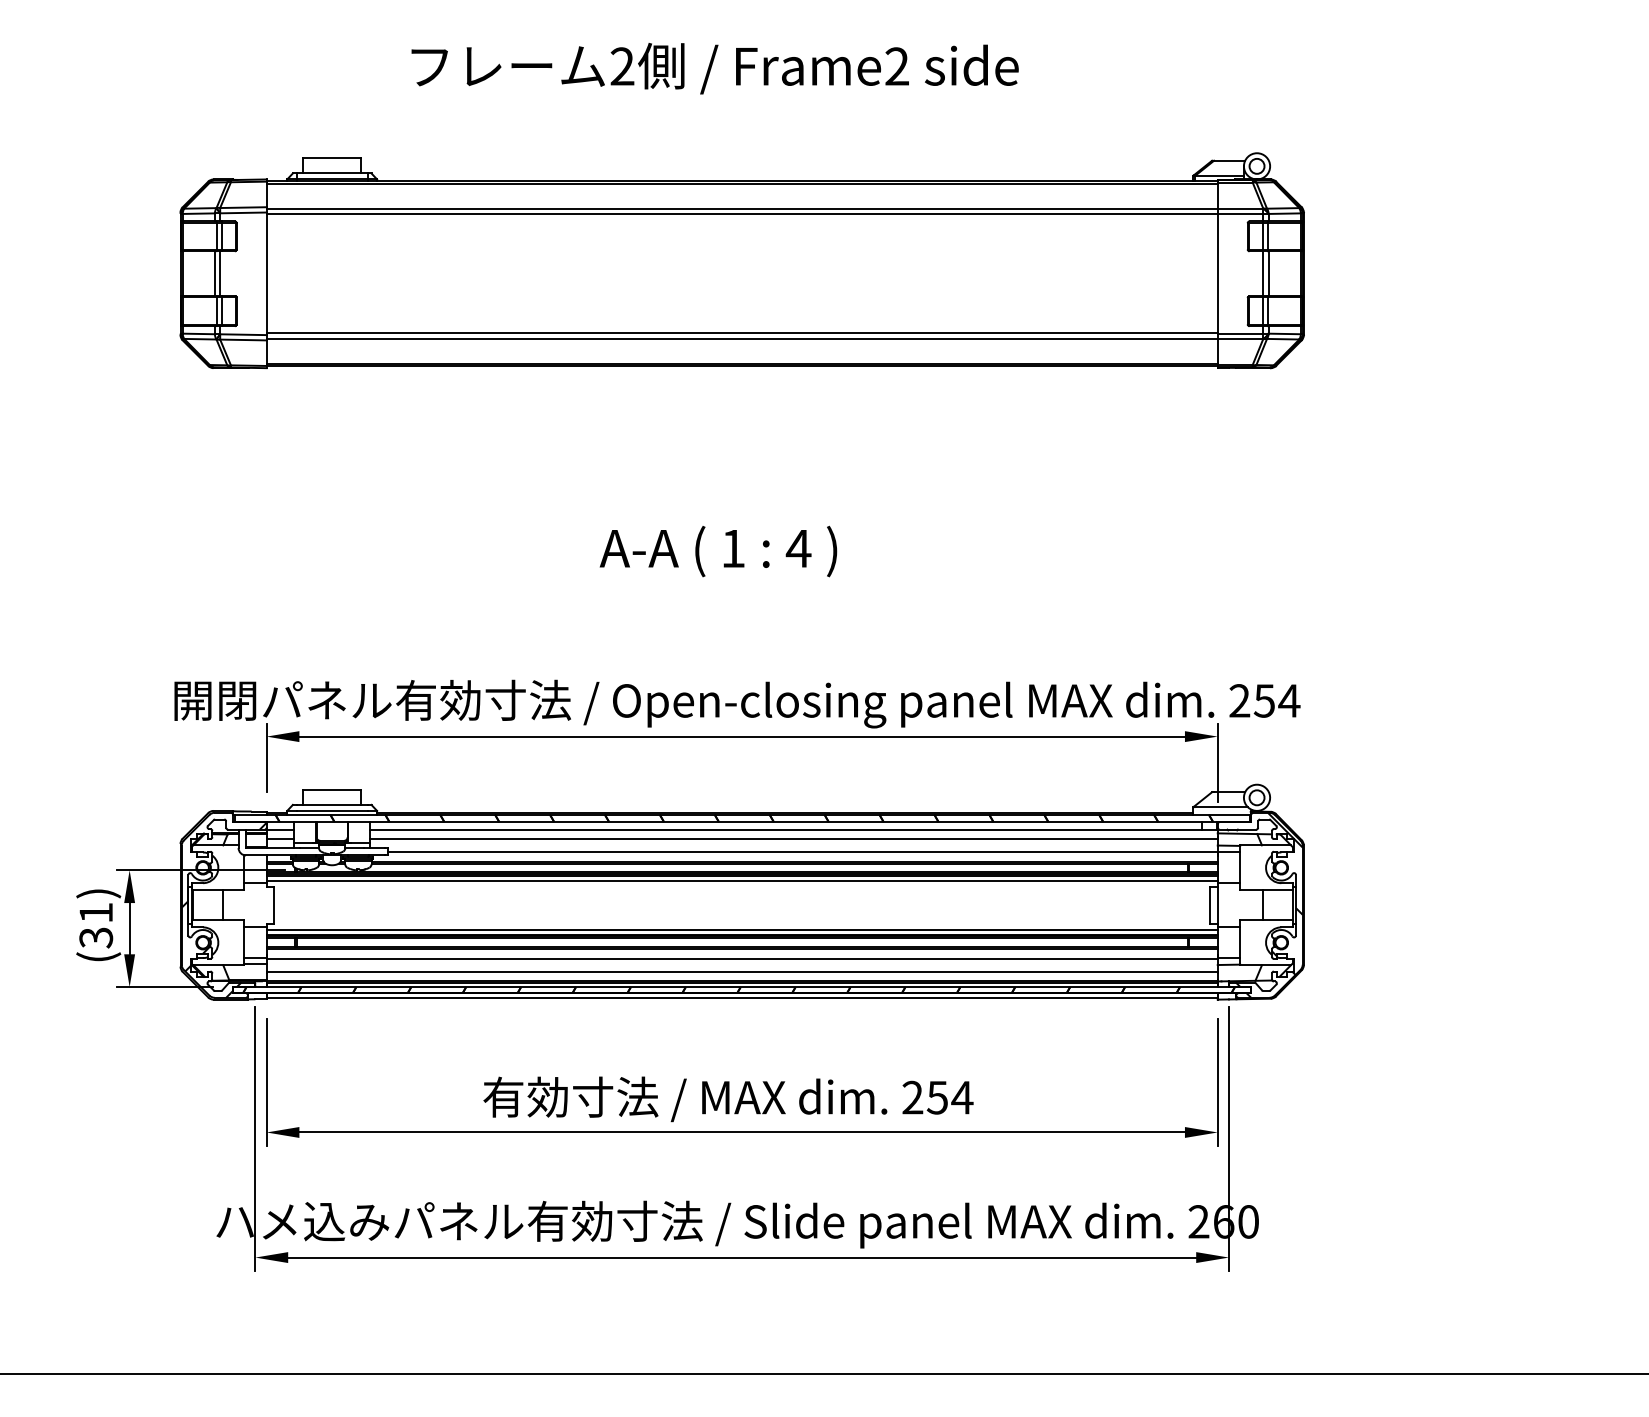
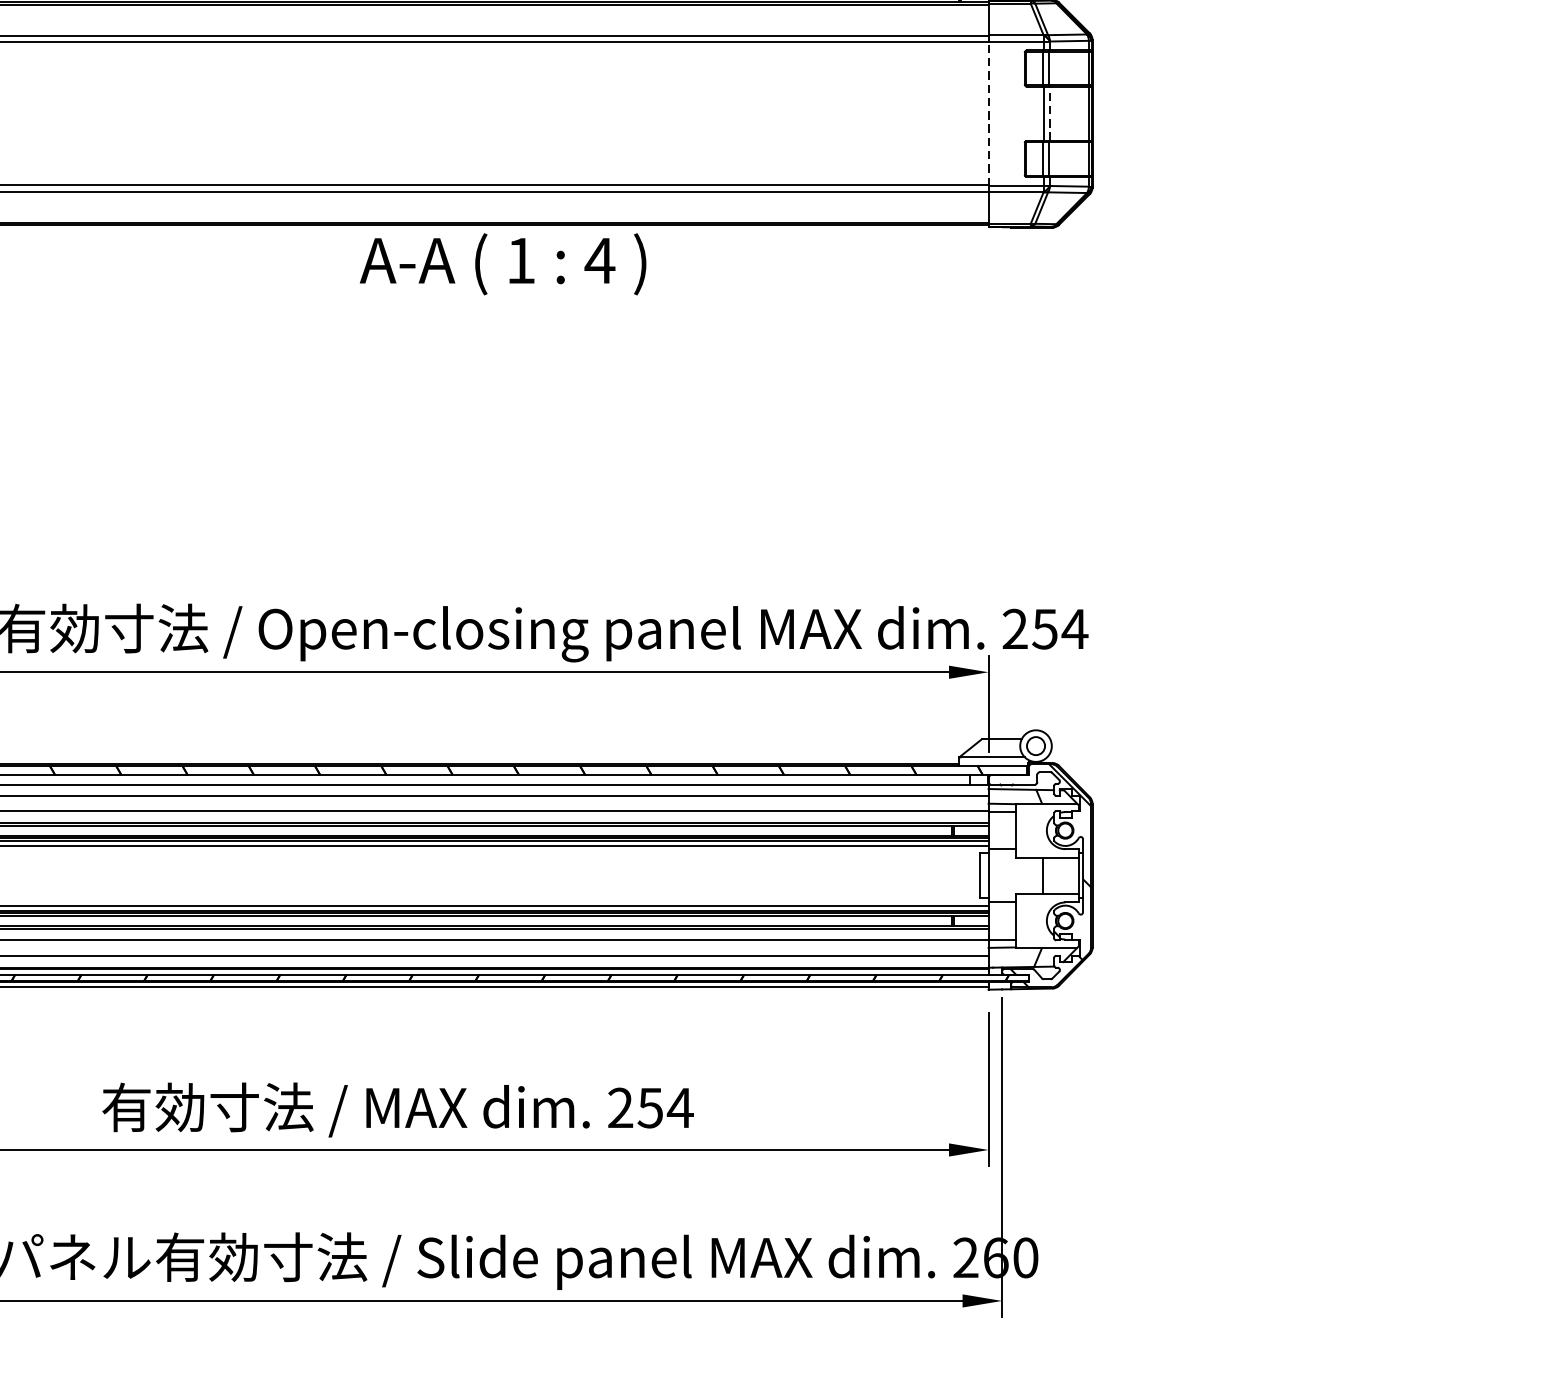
line: (1217, 273) -> (988, 113), solid -> dashed
line: (1268, 273) -> (1049, 113), solid -> dashed
text: (718, 551) -> (503, 264), moved

